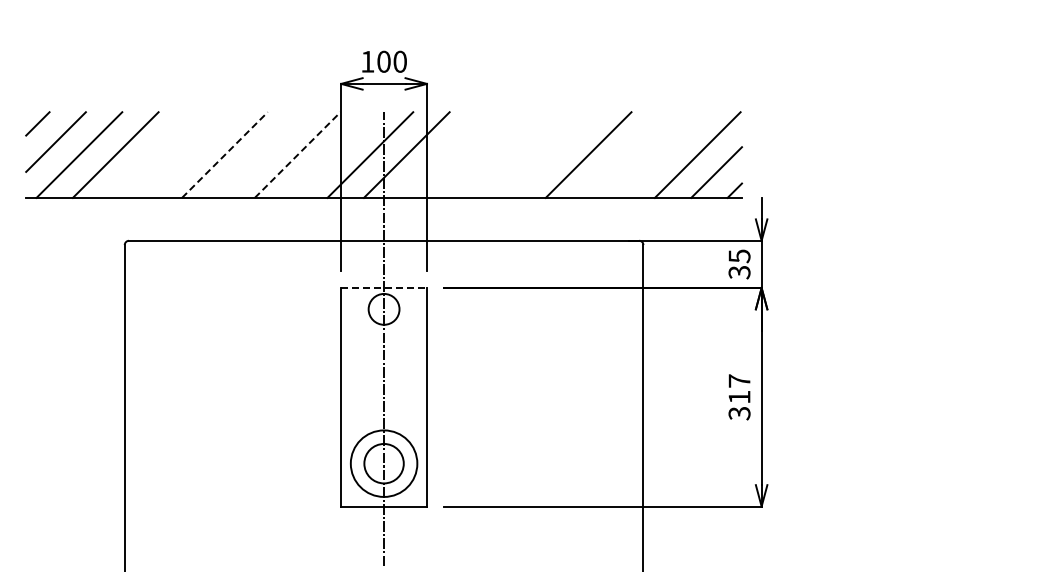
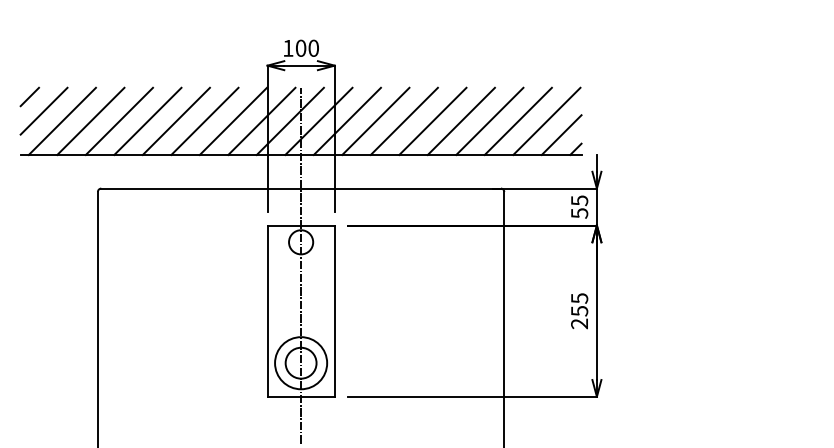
line: (152, 154) -> (119, 120), added
line: (188, 154) -> (147, 120), added
line: (261, 154) -> (205, 120), added
line: (333, 154) -> (261, 120), added
line: (443, 154) -> (347, 120), added
line: (479, 154) -> (375, 120), added
line: (515, 154) -> (404, 120), added
line: (552, 154) -> (433, 120), added
line: (624, 154) -> (489, 120), added
line: (661, 154) -> (518, 120), added
line: (224, 155) -> (176, 121), dashed -> solid
line: (297, 155) -> (233, 121), dashed -> solid
text: (739, 272) -> (579, 213), 35 -> 55
line: (384, 287) -> (301, 225), dashed -> solid
text: (739, 397) -> (579, 311), 317 -> 255

